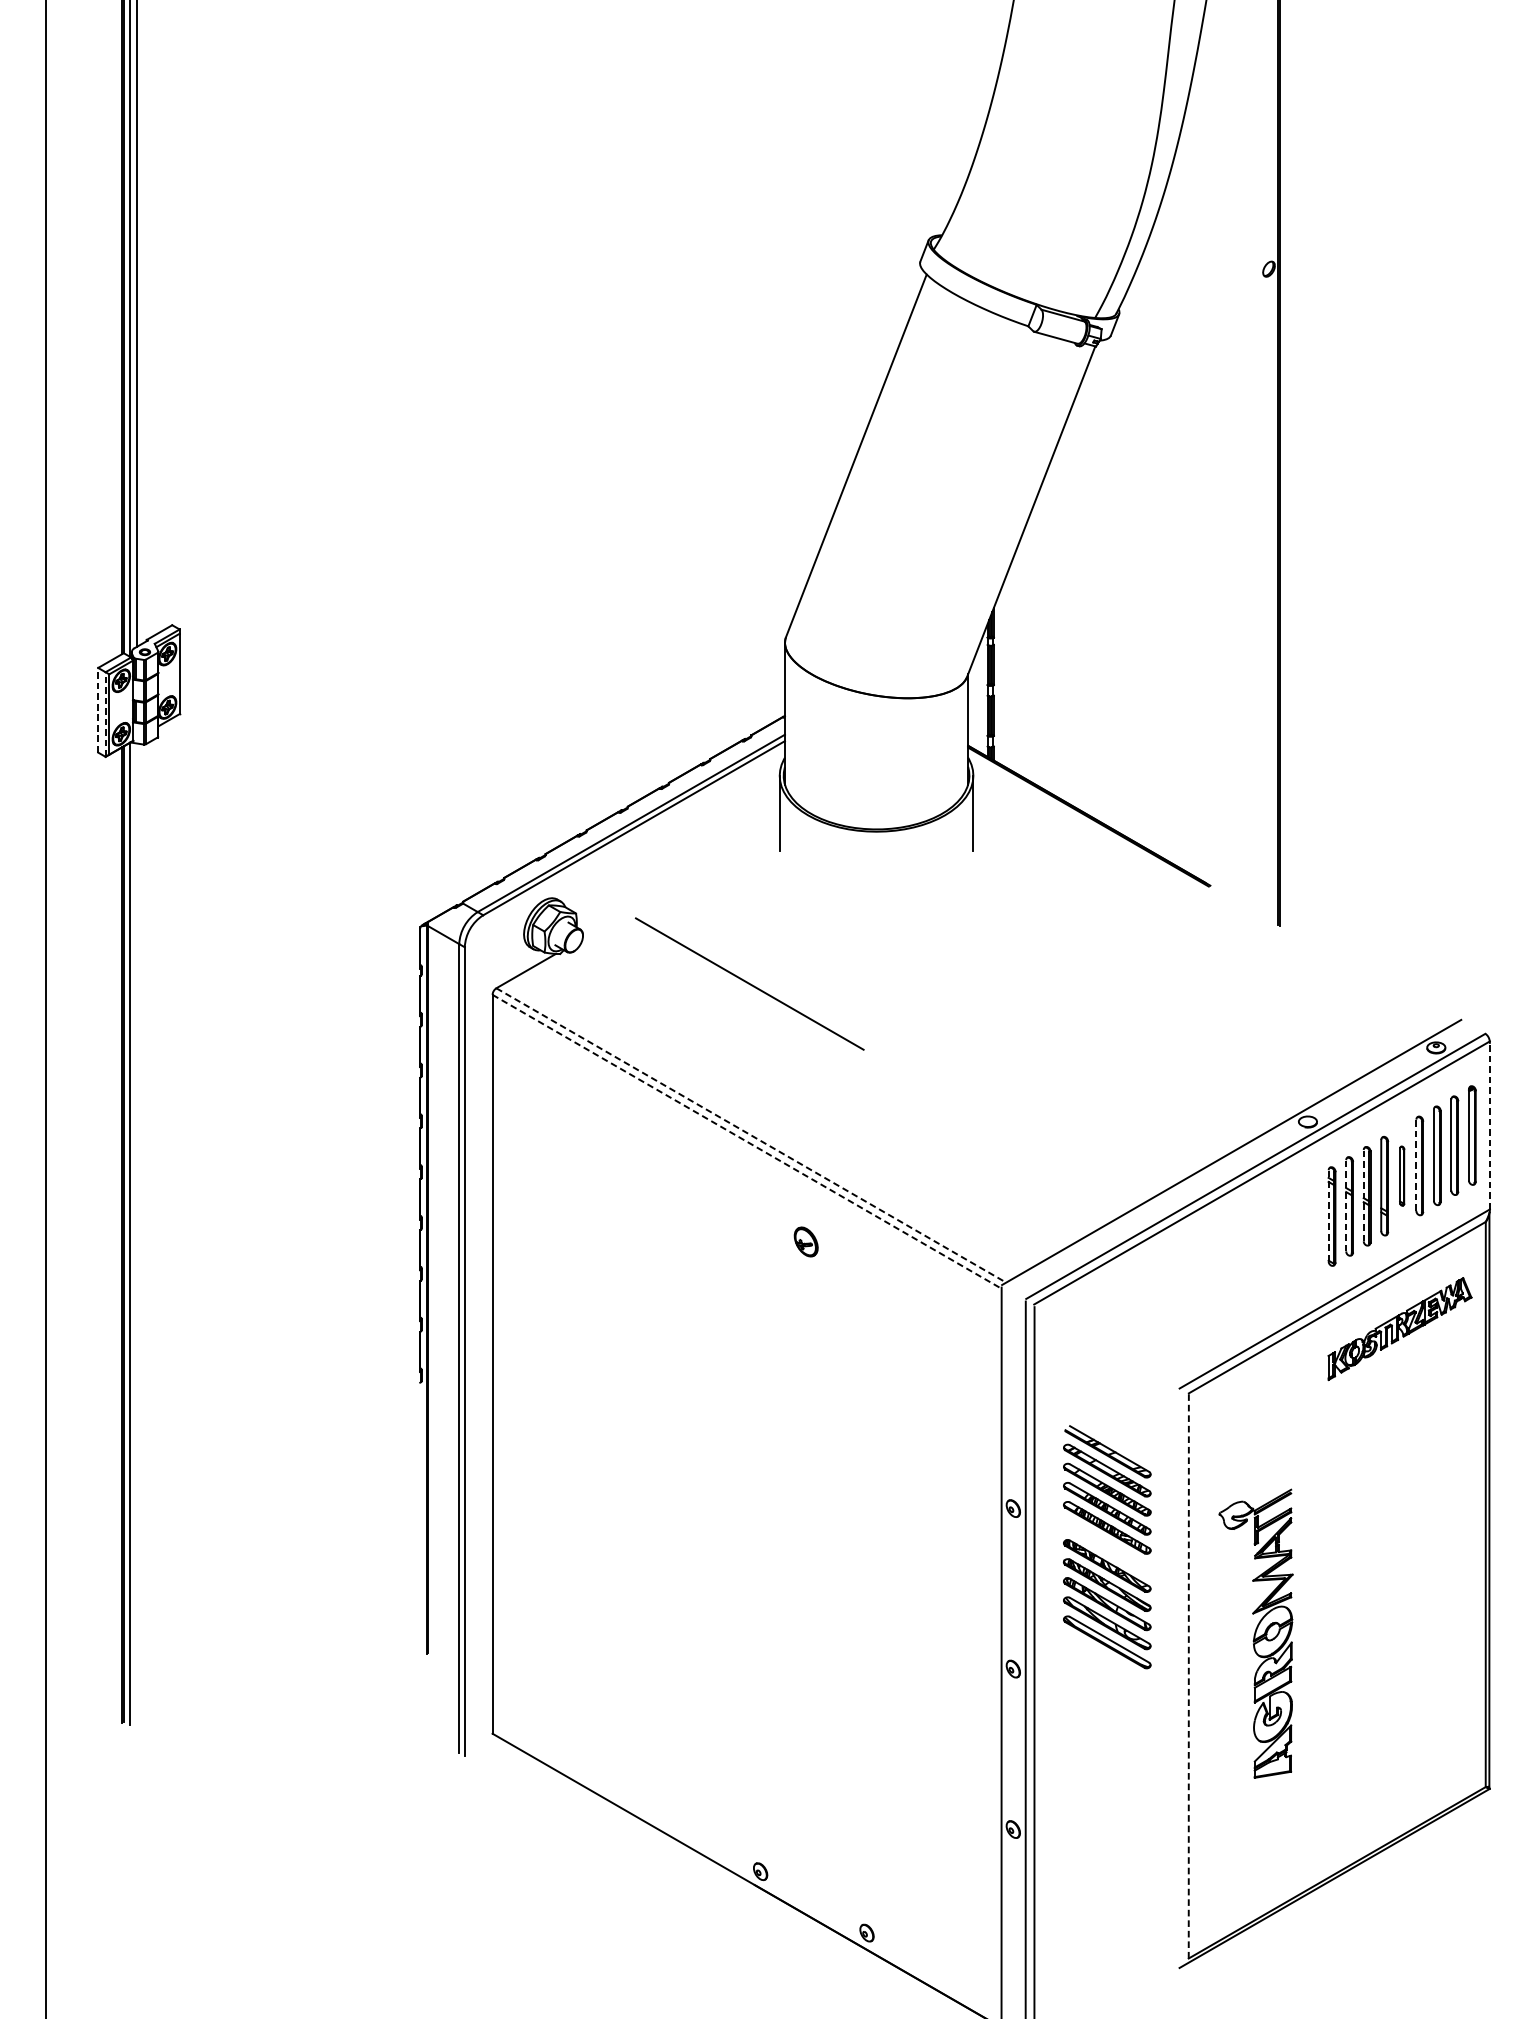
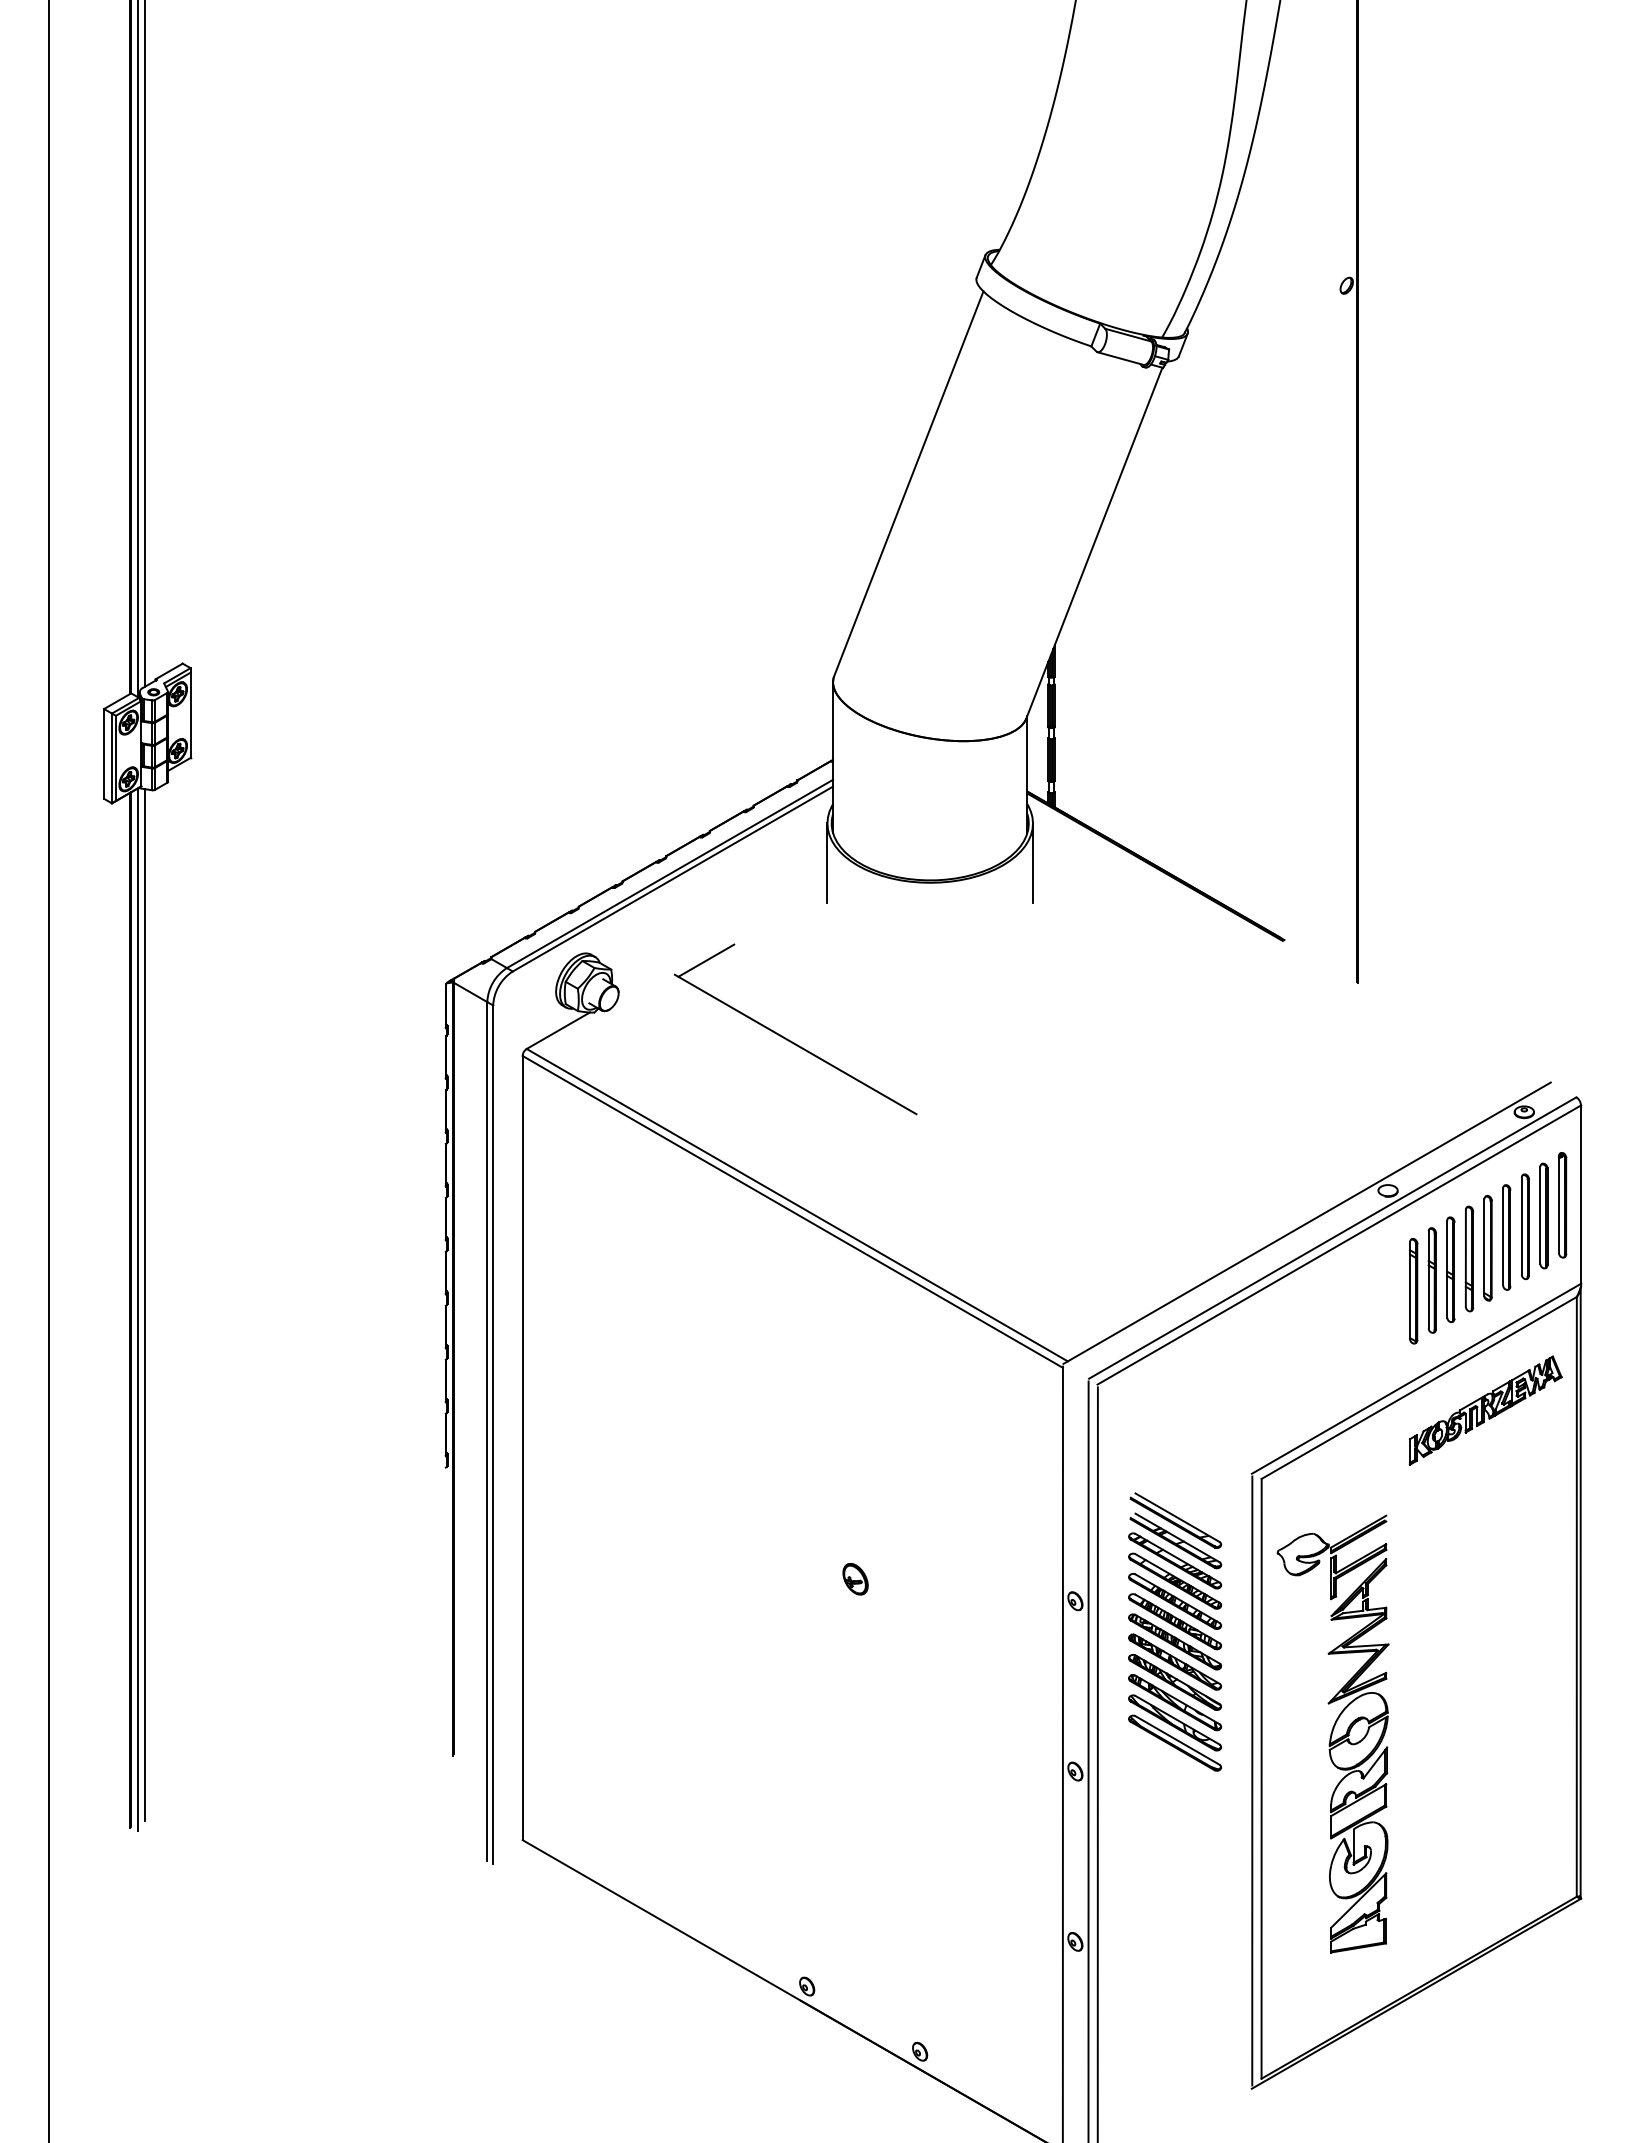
line: (98, 709) -> (104, 753), dashed -> solid
line: (105, 714) -> (111, 758), dashed -> solid
line: (665, 904) -> (706, 960), added
line: (1490, 1126) -> (1581, 1195), dashed -> solid
line: (751, 1135) -> (797, 1205), dashed -> solid
line: (746, 1141) -> (792, 1211), dashed -> solid
line: (1416, 1164) -> (1503, 1236), dashed -> solid
part: (1401, 1176) -> (1487, 1248), size x1.67
line: (1363, 1195) -> (1447, 1268), dashed -> solid
line: (1346, 1205) -> (1428, 1279), dashed -> solid
line: (1329, 1215) -> (1410, 1290), dashed -> solid
line: (137, 1229) -> (145, 1304), added
part: (806, 1241) -> (855, 1578), moved
part: (1107, 1432) -> (1175, 1520), added
part: (1106, 1546) -> (1174, 1641), added
part: (1255, 1633) -> (1332, 1733), size x1.43
line: (1188, 1675) -> (1261, 1778), dashed -> solid
line: (1180, 1677) -> (1252, 1780), added

